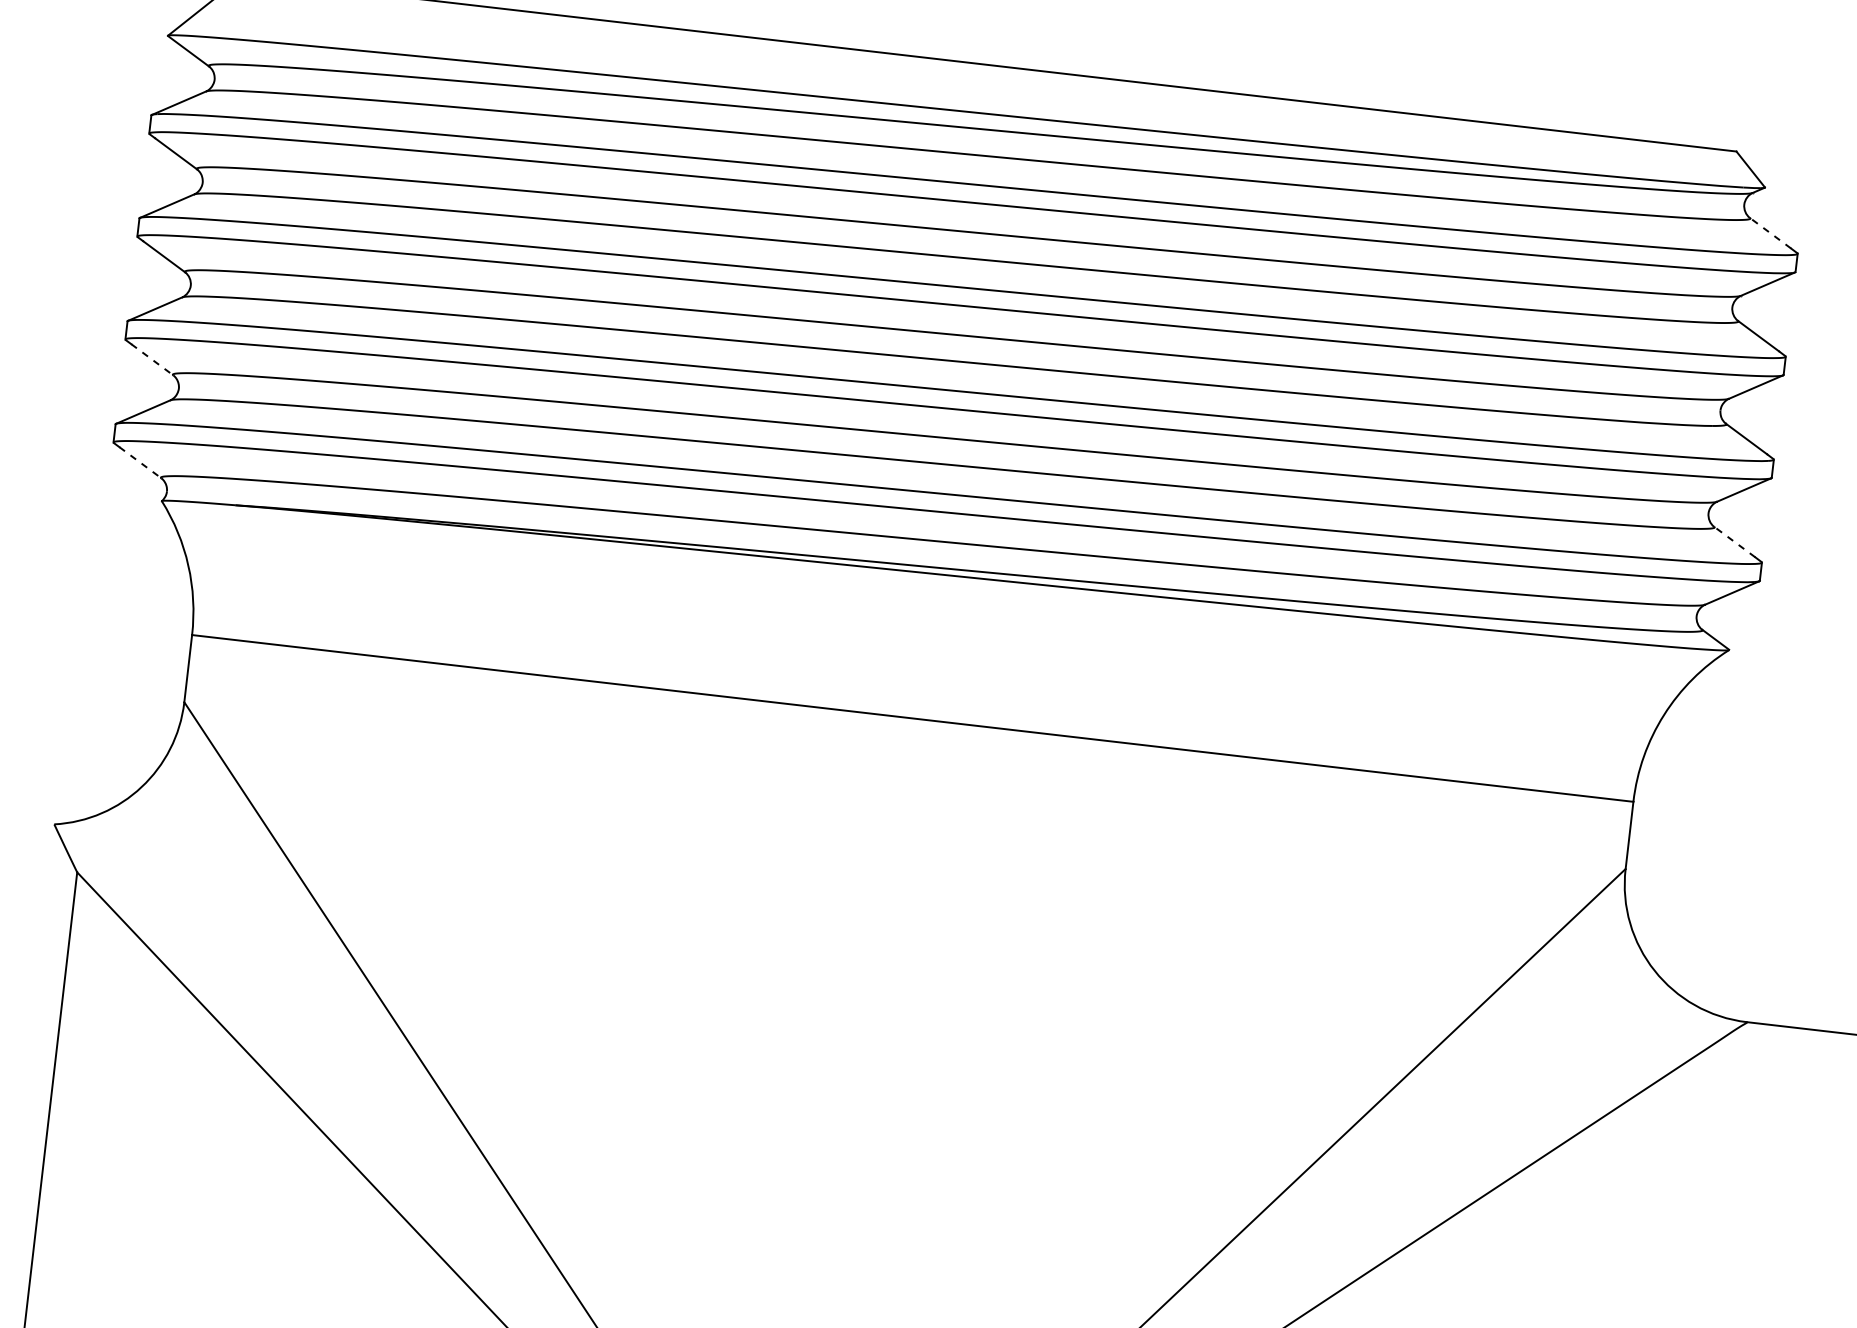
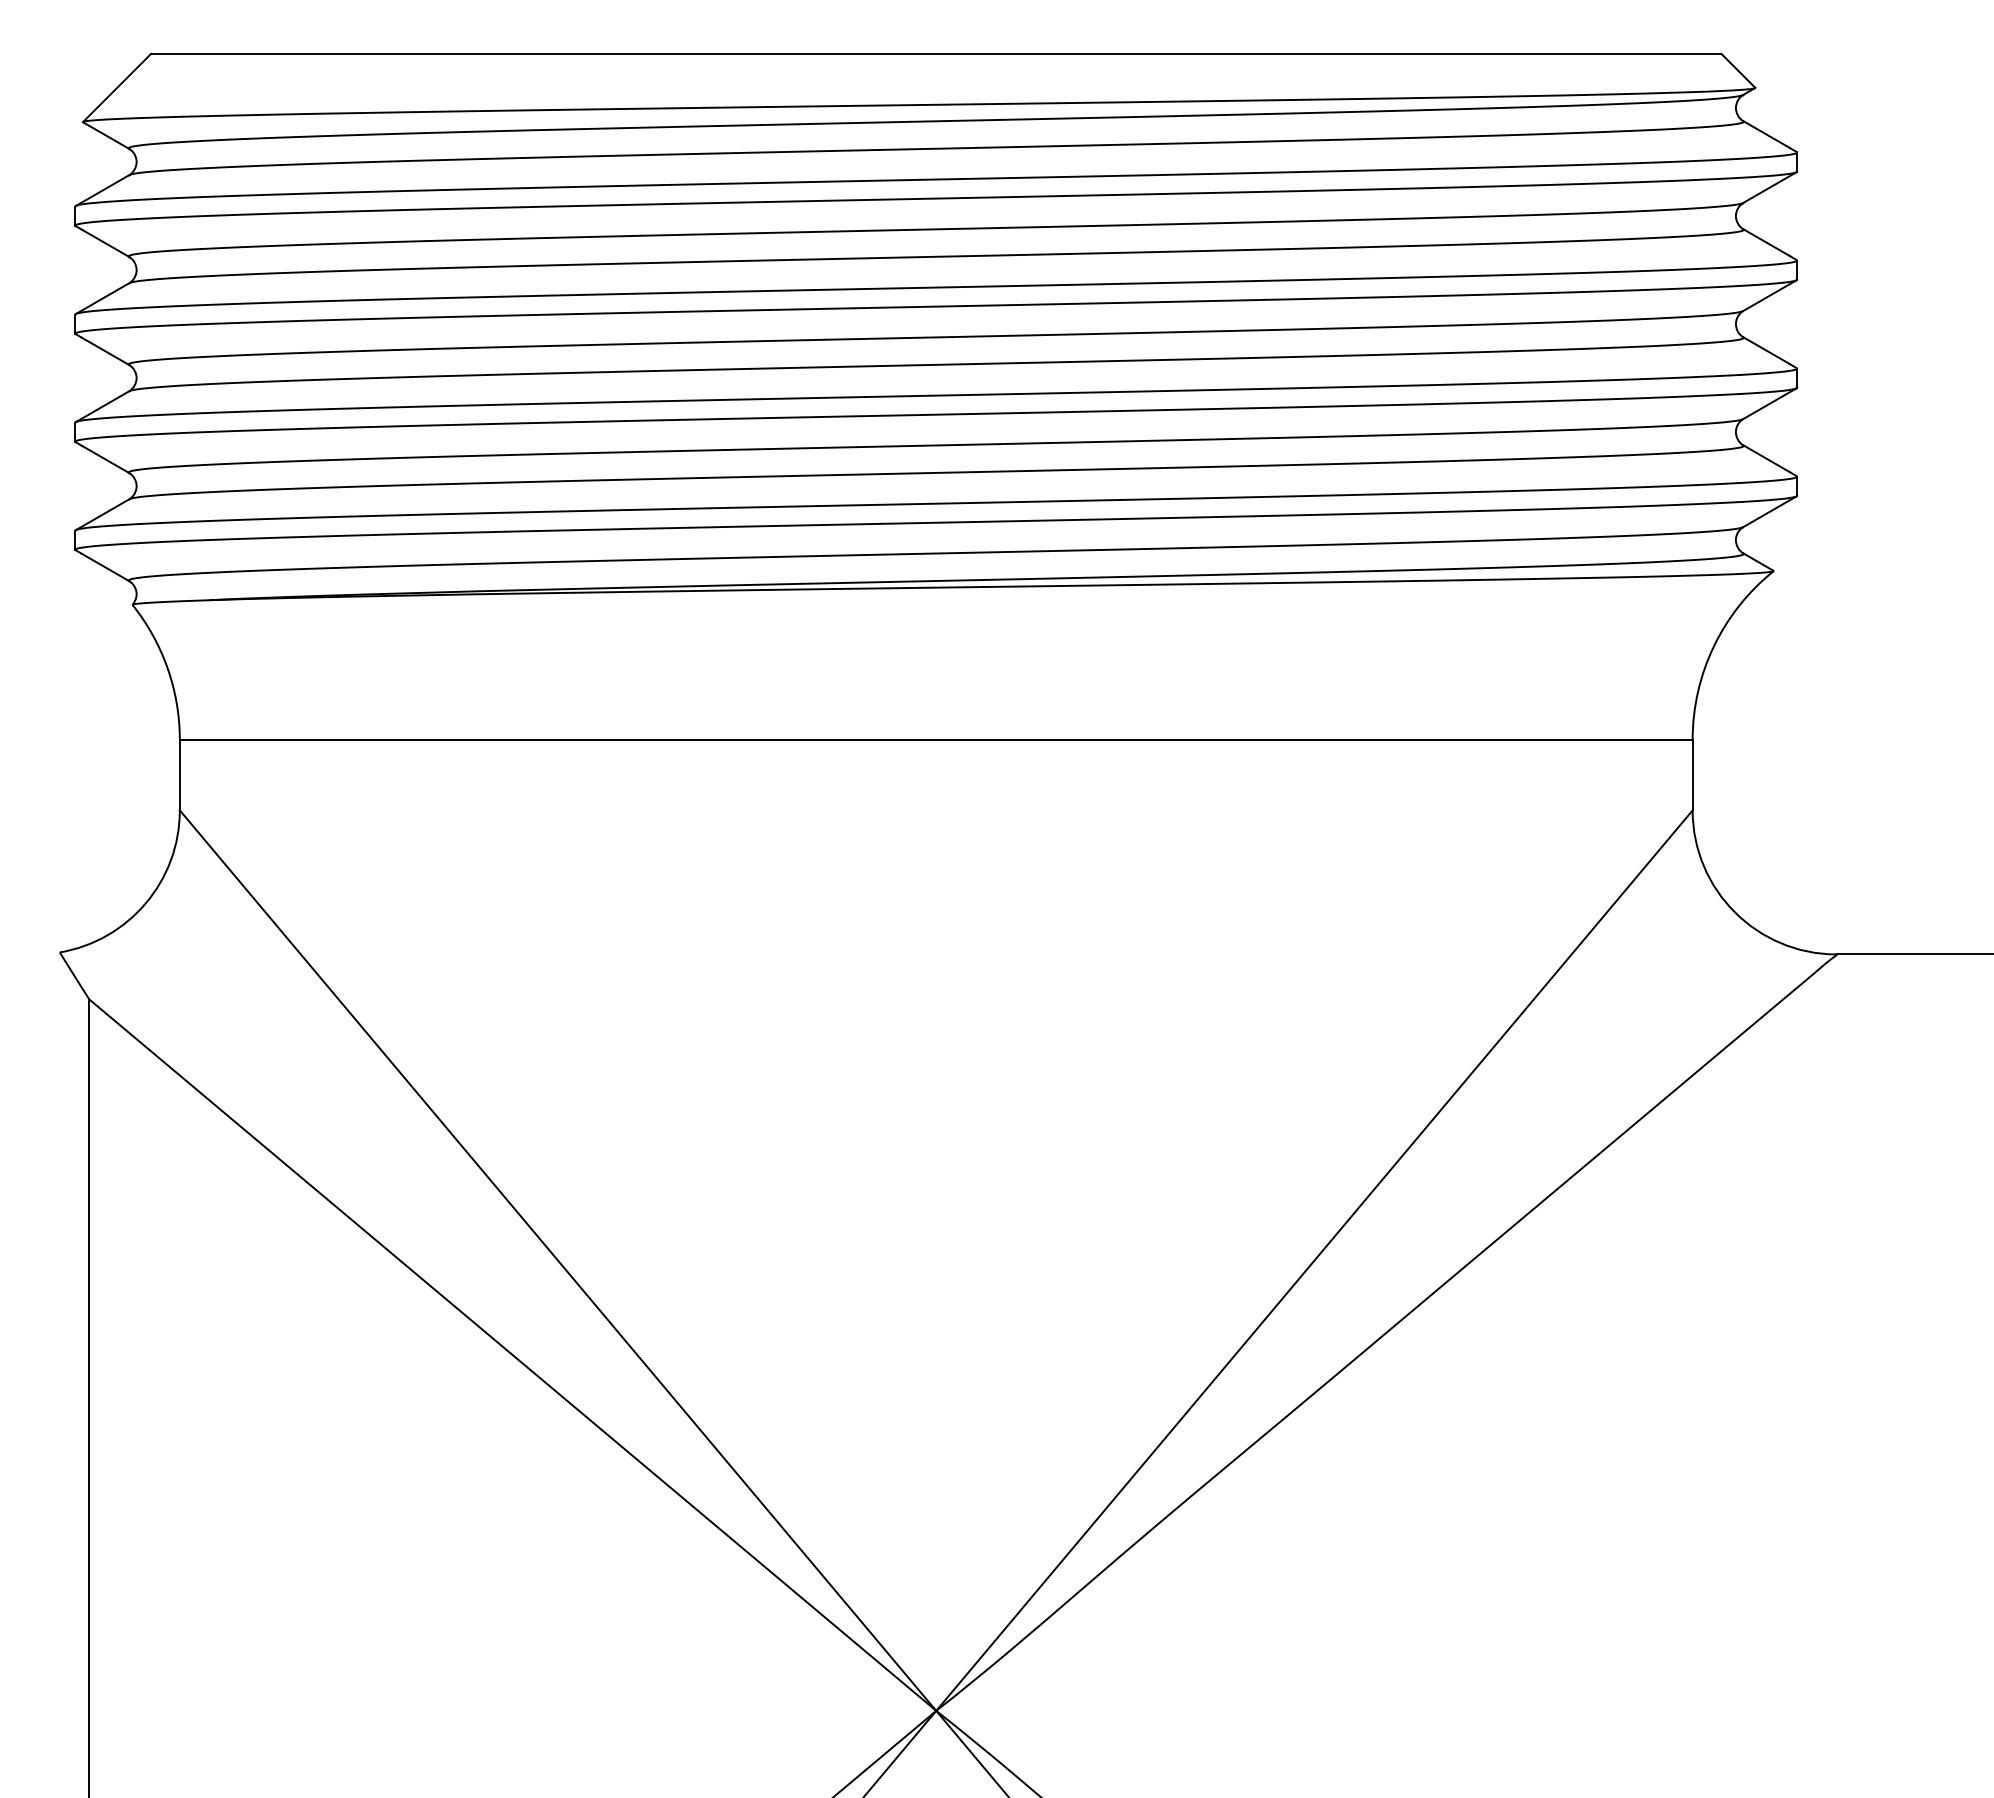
line: (1770, 233) -> (1766, 134), dashed -> solid
line: (153, 359) -> (106, 459), dashed -> solid
line: (141, 462) -> (106, 567), dashed -> solid
line: (1734, 541) -> (1766, 458), dashed -> solid

